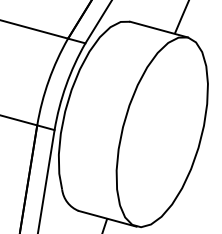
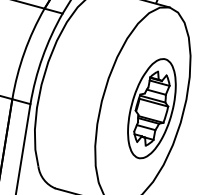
part: (170, 134) -> (151, 108), added

